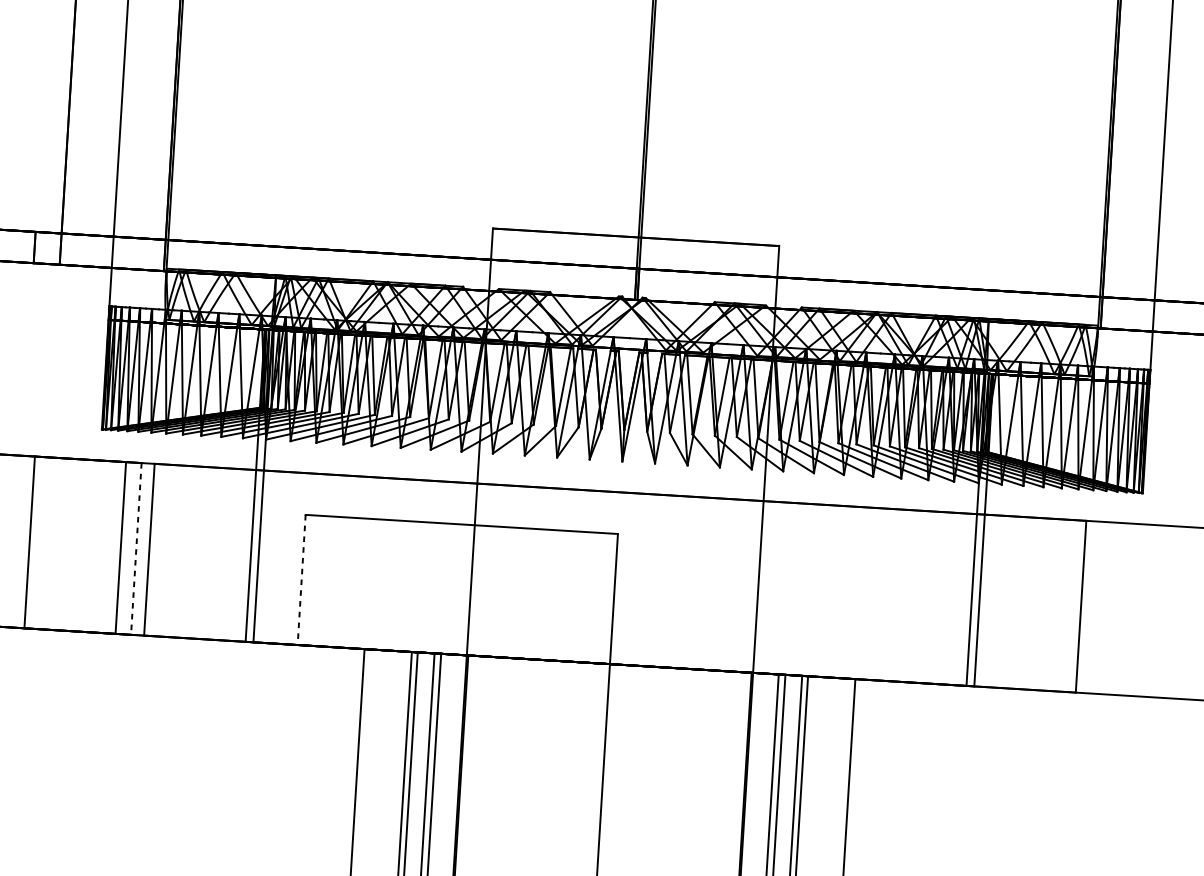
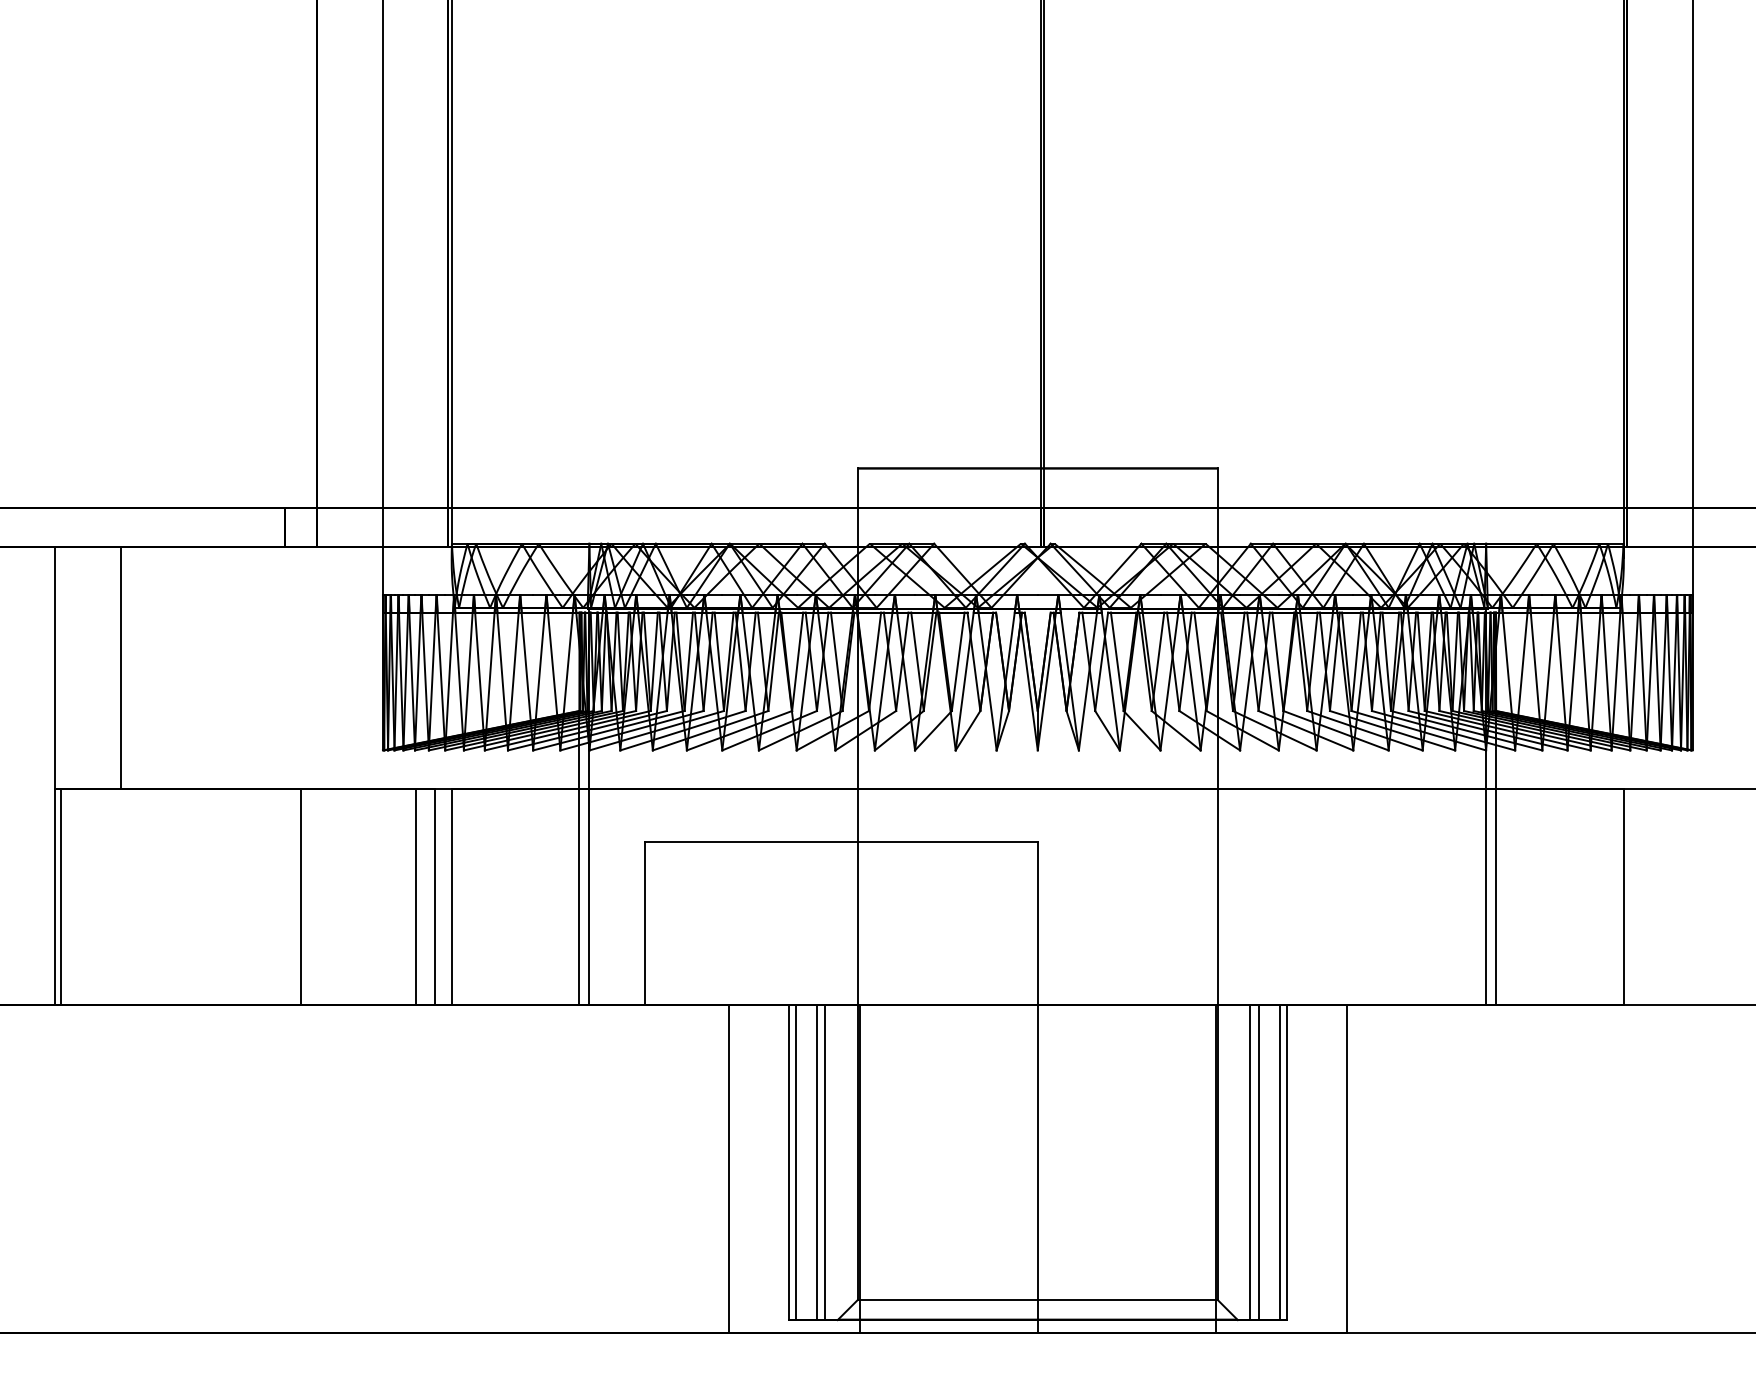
line: (136, 549) -> (435, 897), dashed -> solid
line: (301, 579) -> (644, 923), dashed -> solid

